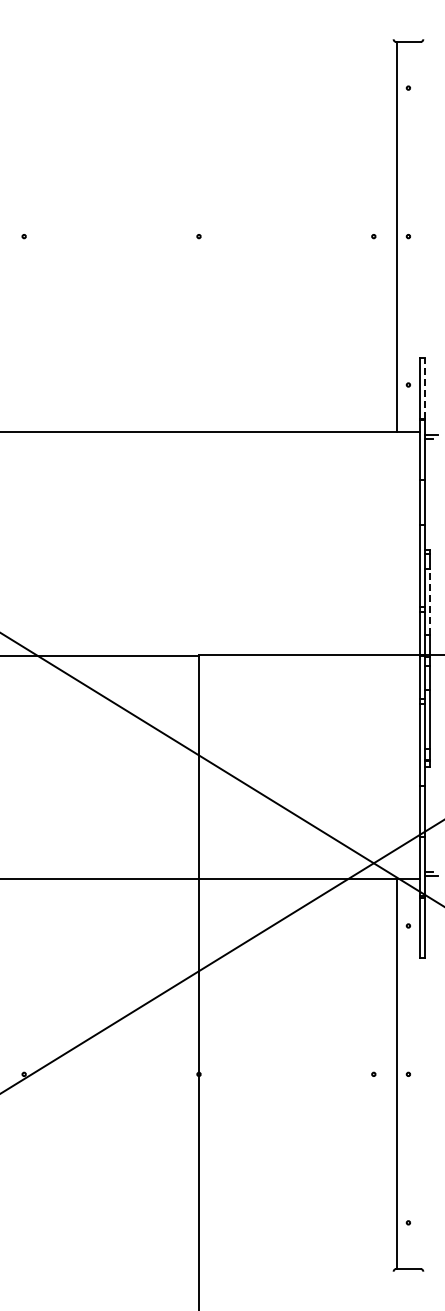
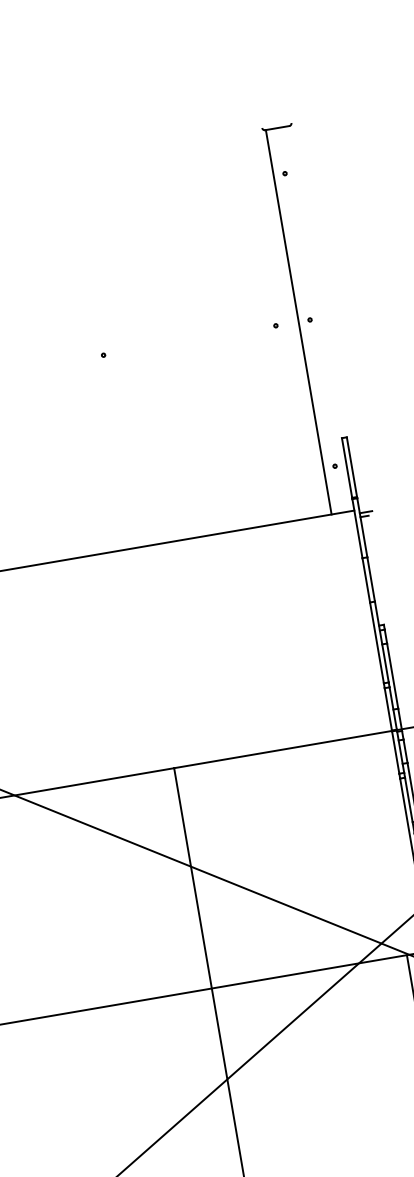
line: (424, 388) -> (351, 467), dashed -> solid
line: (429, 601) -> (392, 676), dashed -> solid

